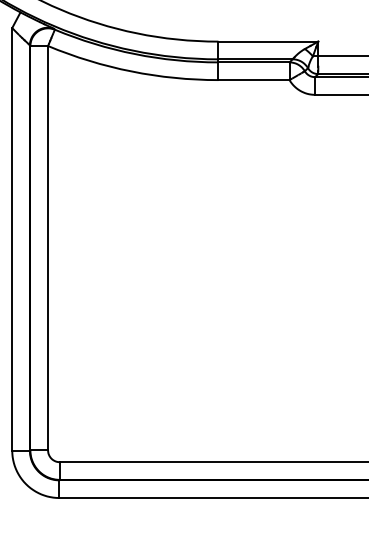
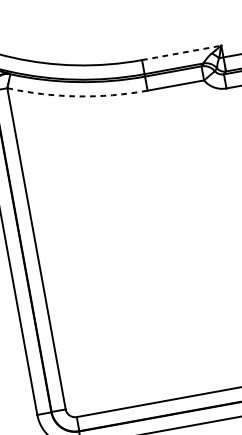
line: (268, 41) -> (181, 52), solid -> dashed
arc: (131, 71) -> (77, 96), solid -> dashed

